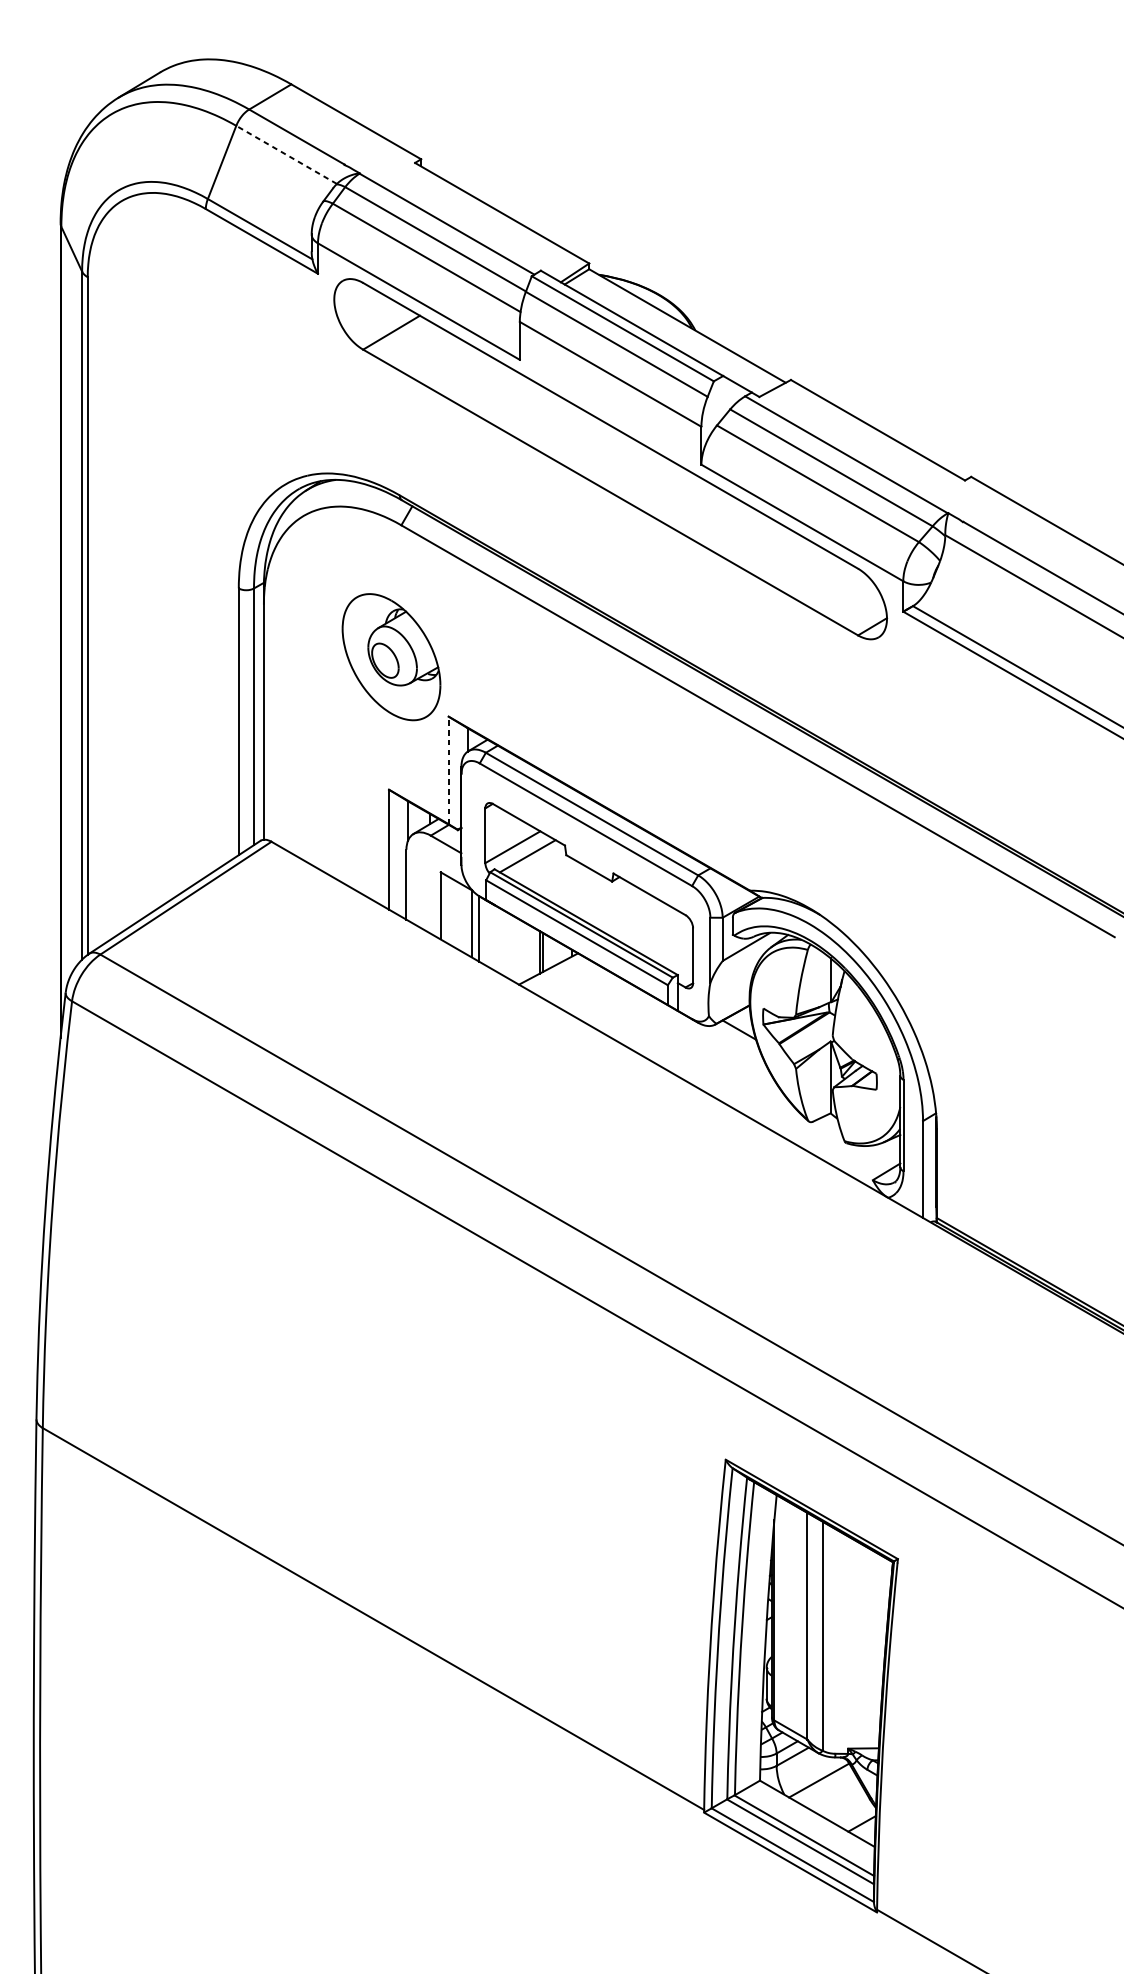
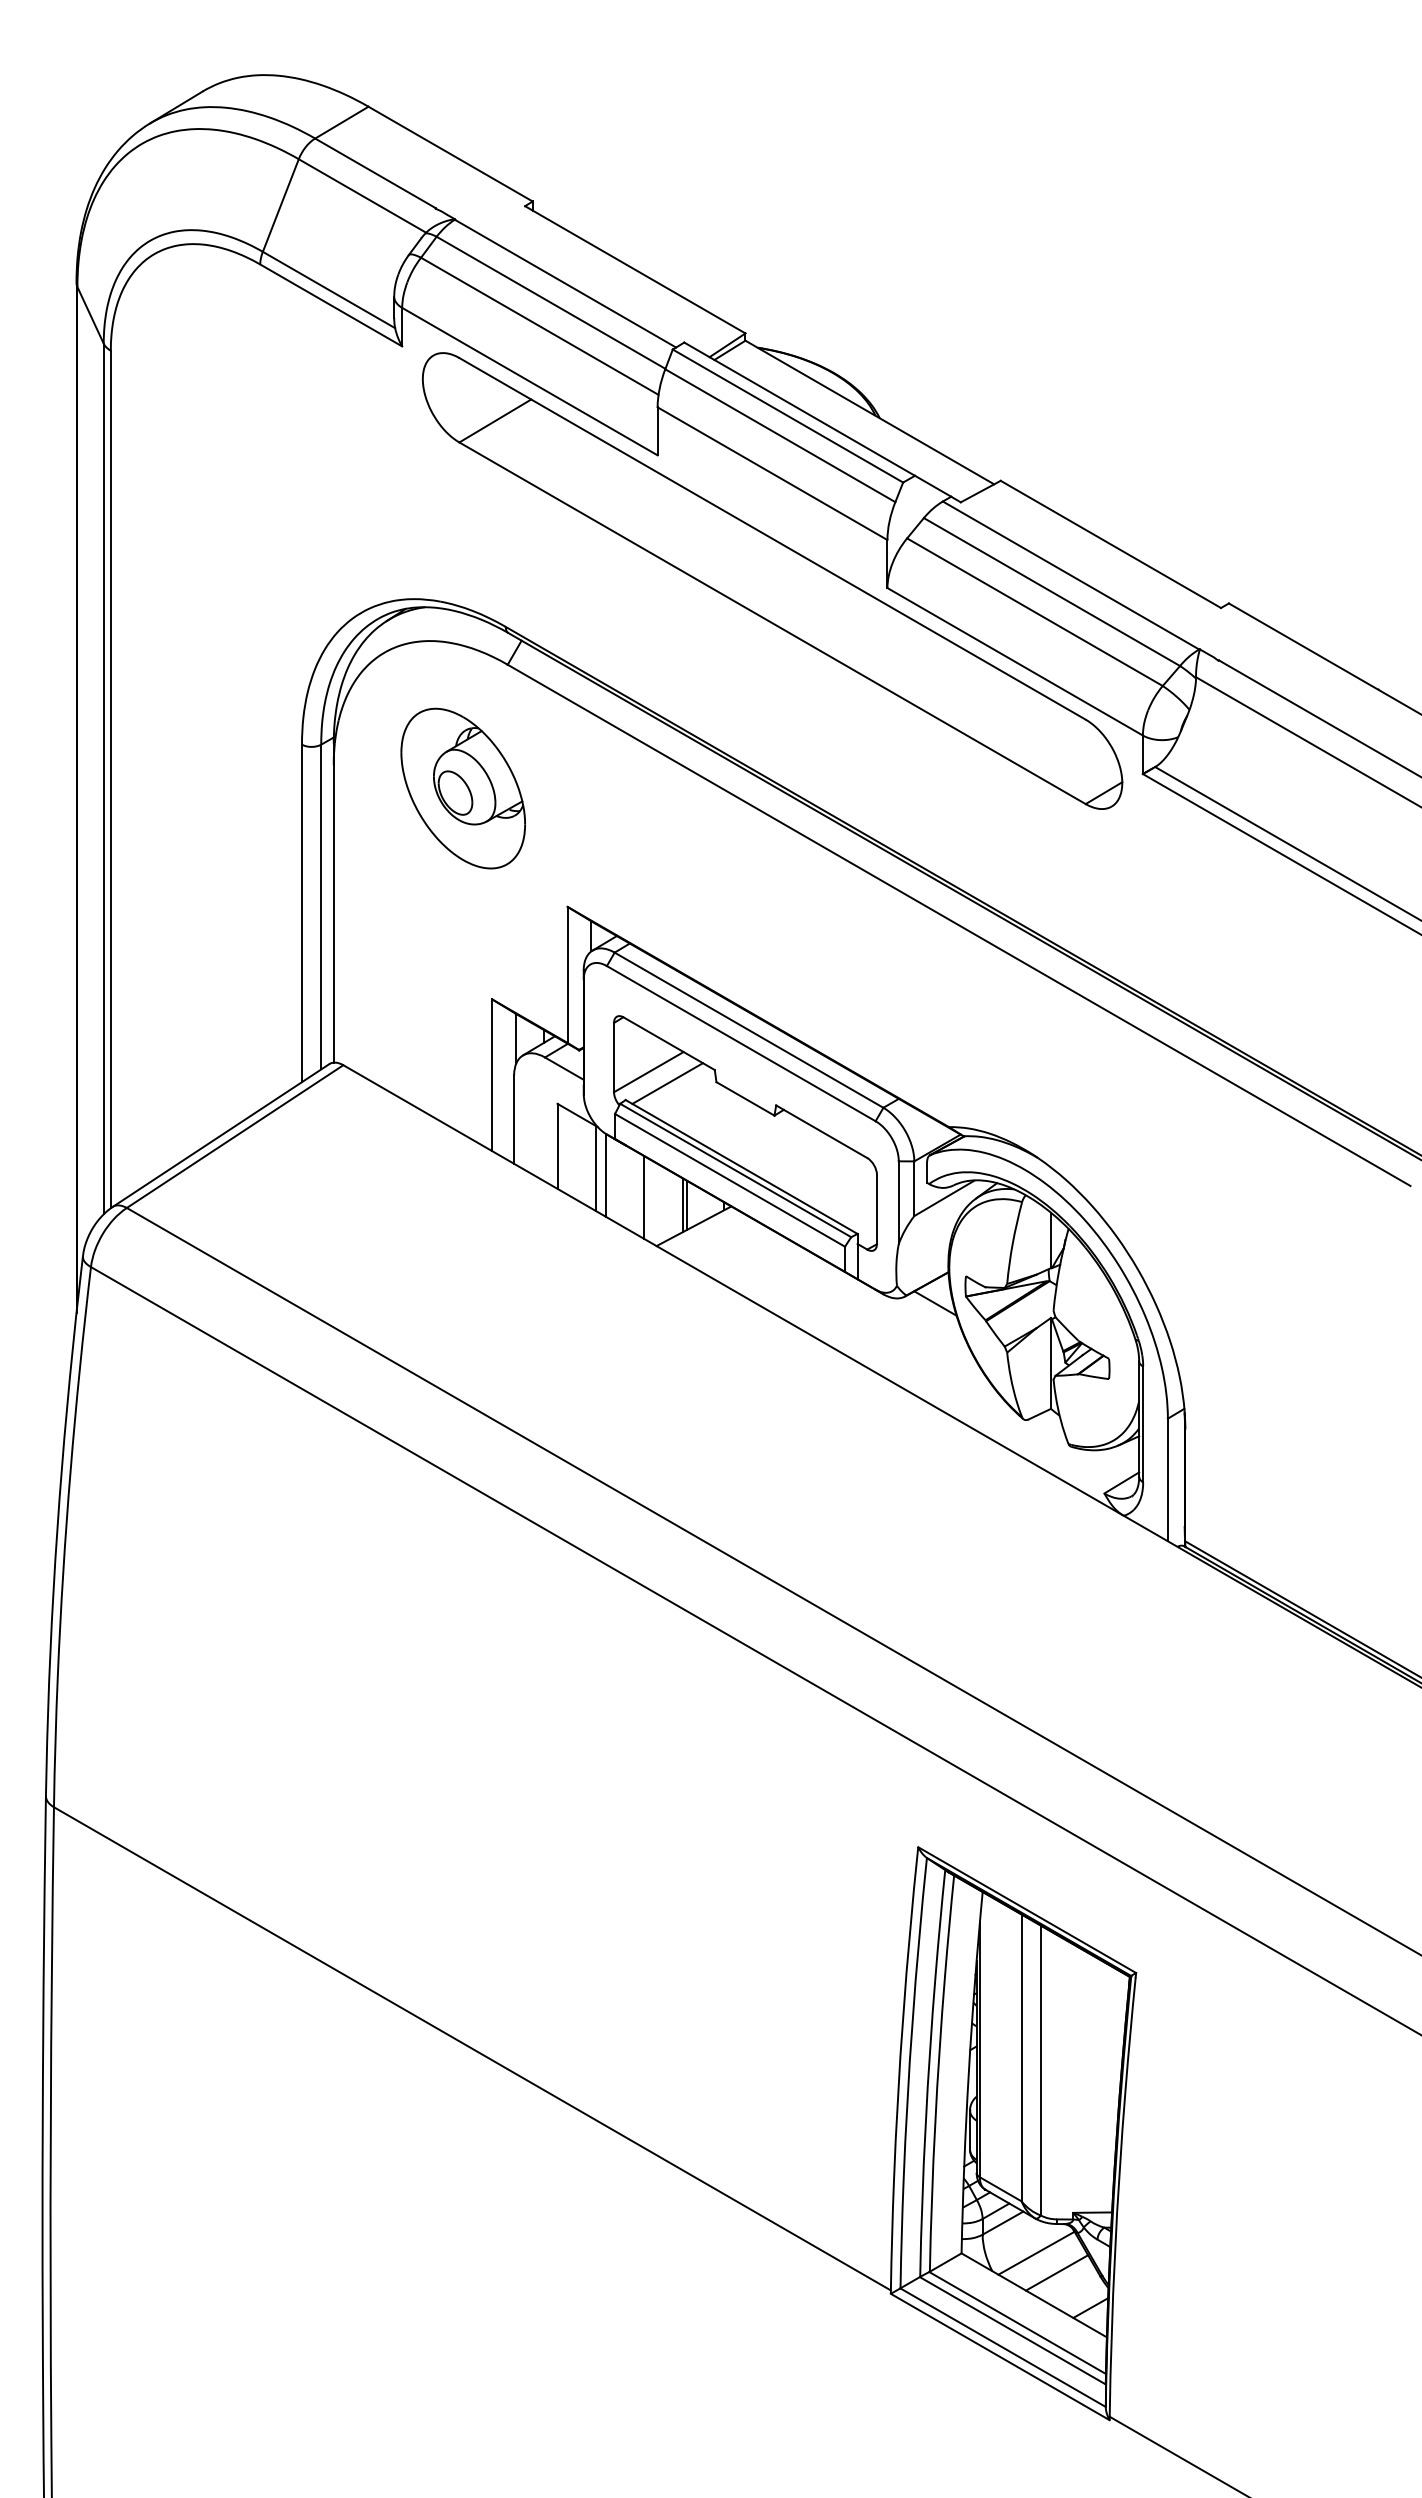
line: (286, 154) -> (362, 195), dashed -> solid
part: (390, 657) -> (462, 788), moved
line: (448, 770) -> (567, 974), dashed -> solid
line: (509, 946) -> (644, 1197), added
line: (835, 1795) -> (1057, 2272), added

